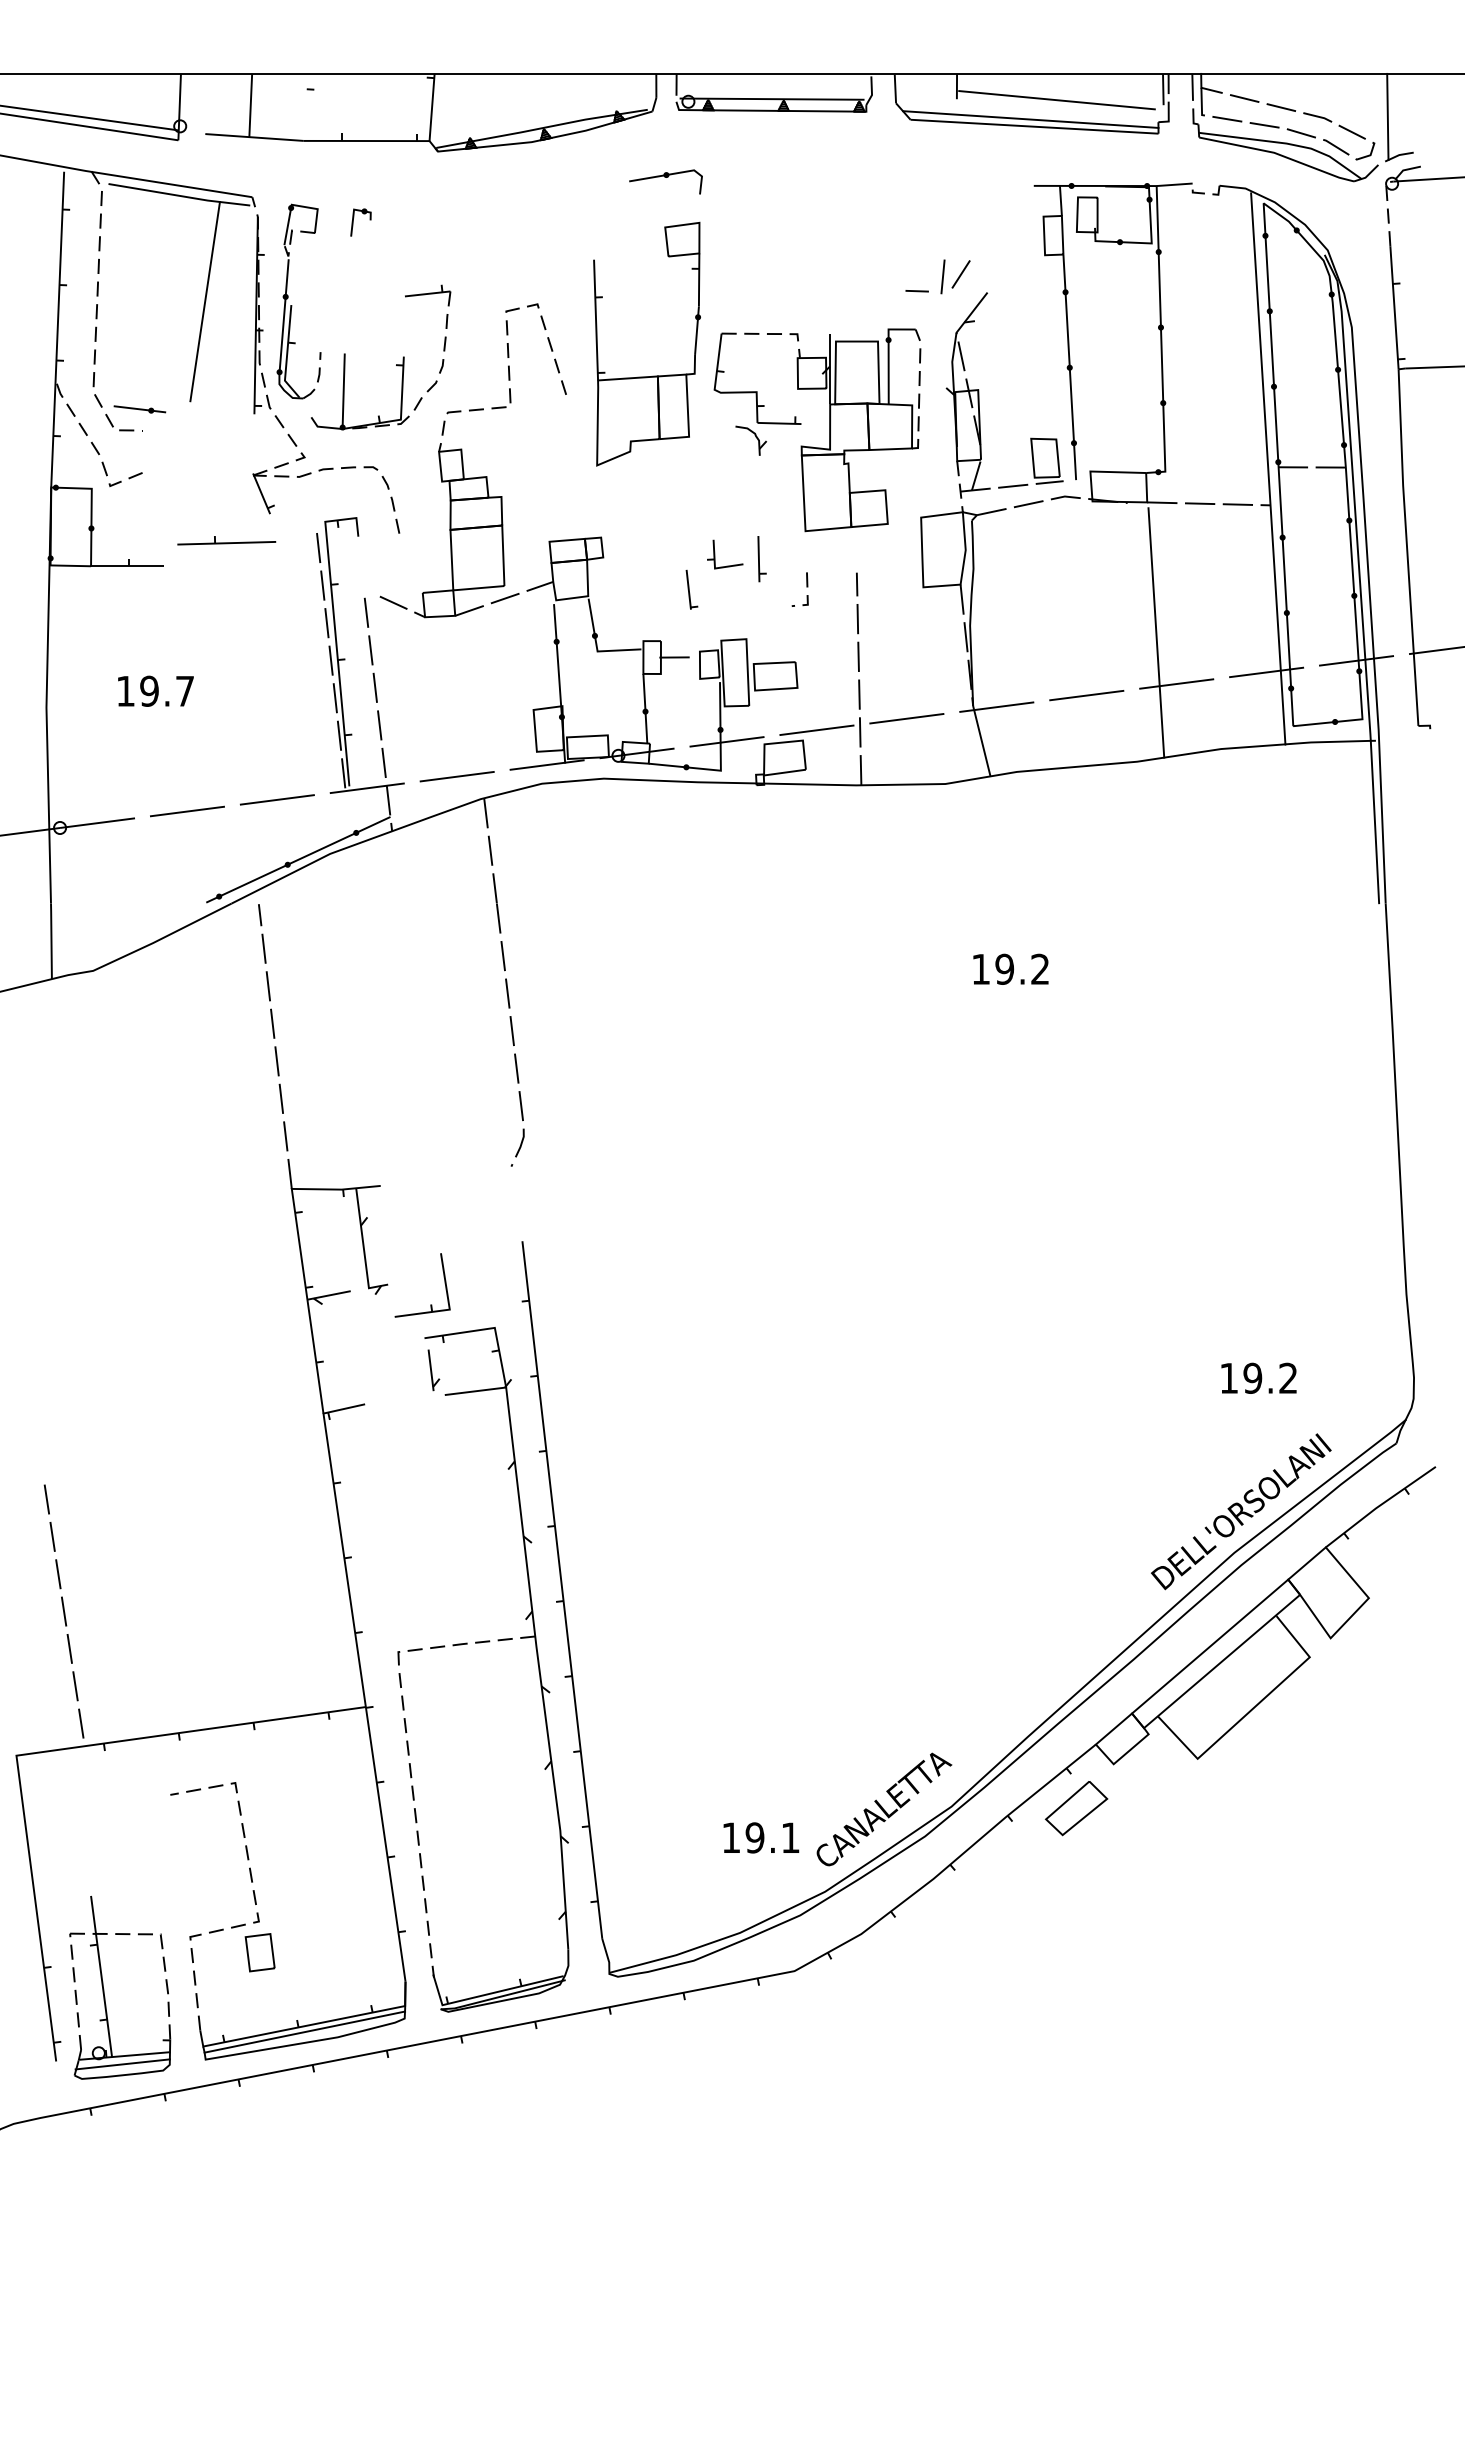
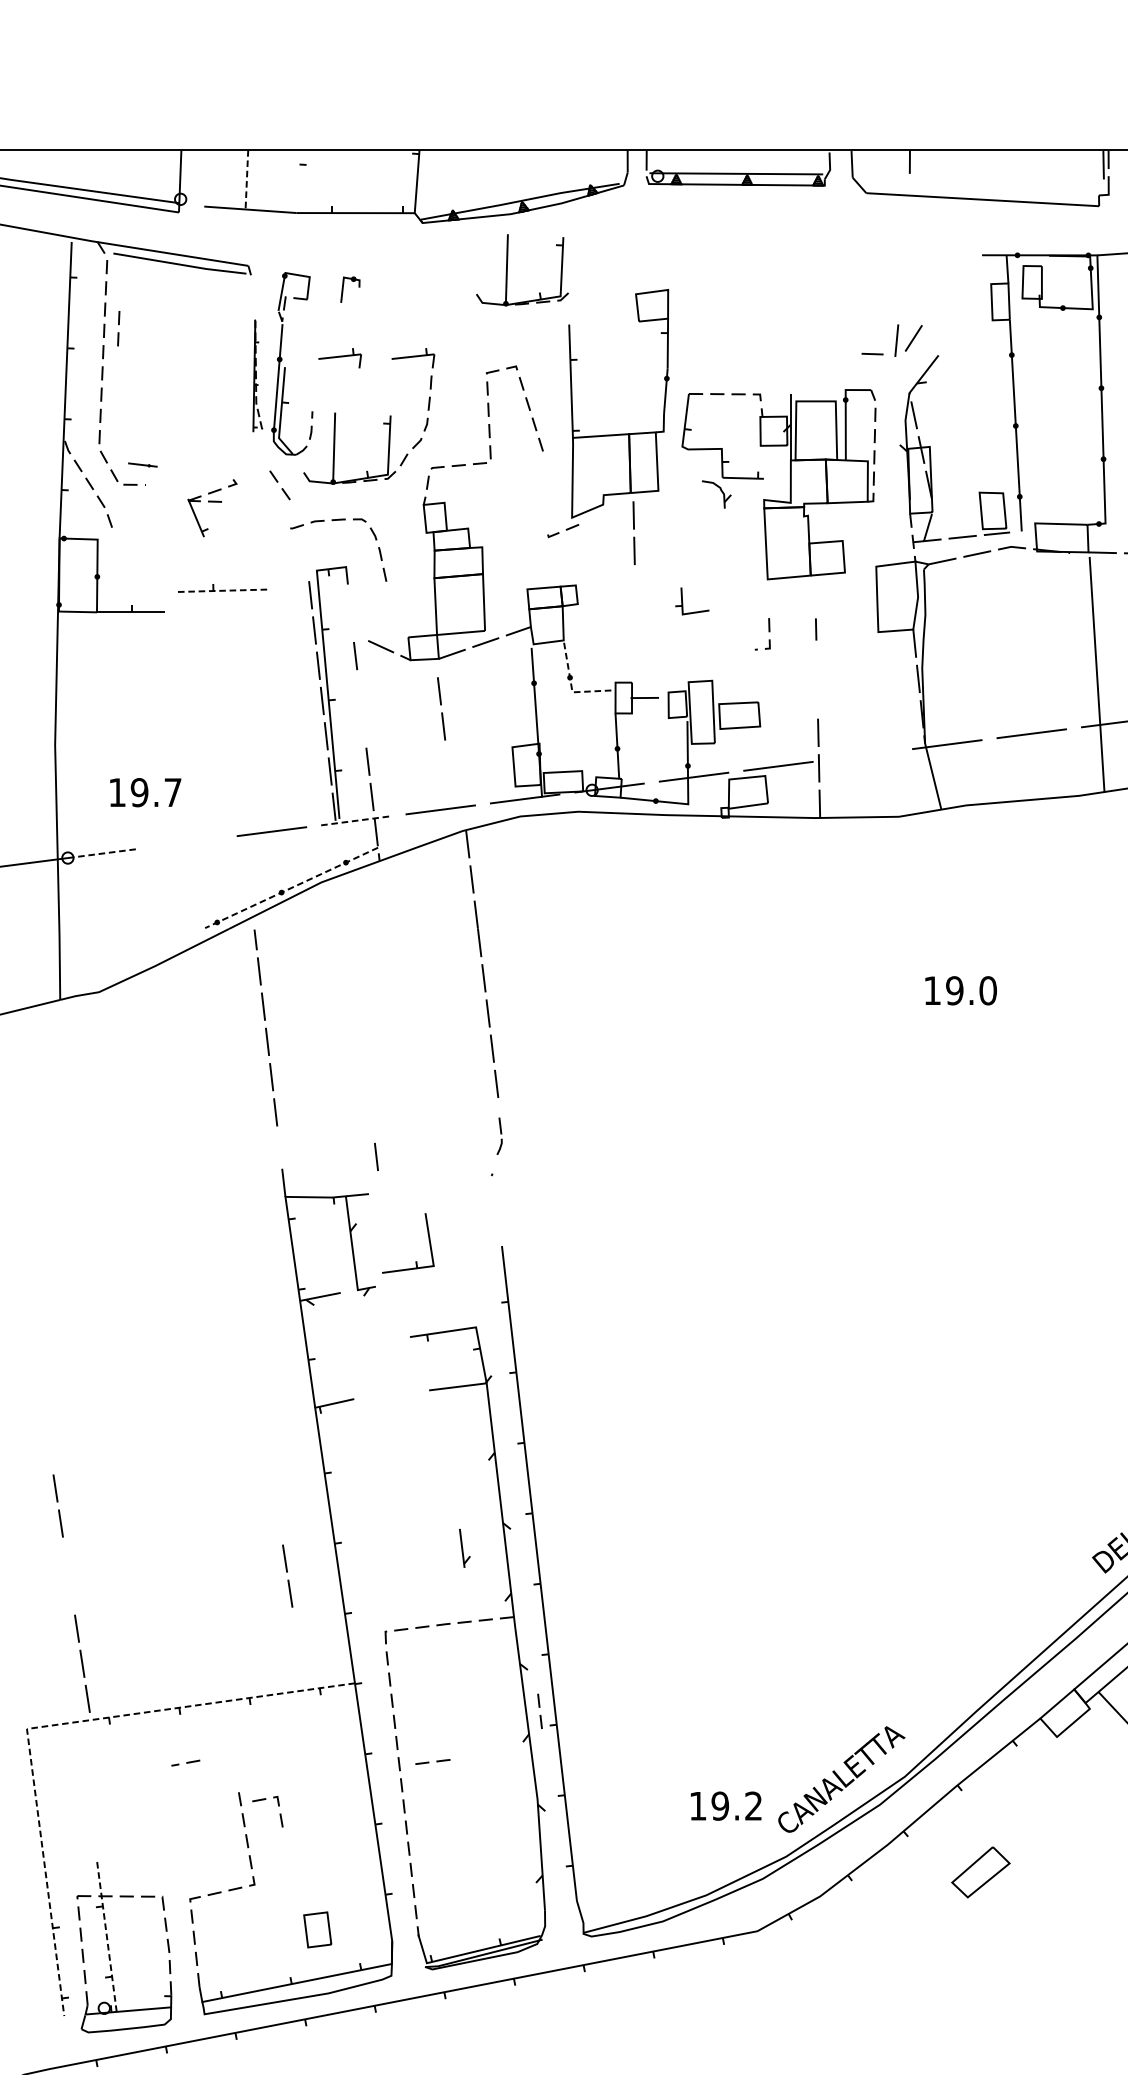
line: (1056, 100) -> (1003, 175), removed
line: (250, 105) -> (246, 179), solid -> dashed
line: (1030, 119) -> (978, 192), removed
part: (665, 181) -> (636, 251), removed
part: (528, 201) -> (507, 269), added
line: (113, 260) -> (118, 325), added
part: (350, 295) -> (340, 358), added
line: (204, 301) -> (203, 363), removed
part: (262, 314) -> (257, 375), size x0.6
part: (139, 409) -> (142, 465), size x0.6
part: (125, 479) -> (563, 530), moved
part: (278, 483) -> (211, 508), moved
line: (227, 543) -> (225, 590), solid -> dashed
part: (761, 559) -> (726, 605), removed
part: (691, 589) -> (660, 634), removed
line: (857, 634) -> (633, 529), moved
line: (596, 647) -> (571, 688), solid -> dashed
line: (372, 665) -> (441, 705), moved
text: (155, 690) -> (145, 791), moved
line: (906, 718) -> (862, 755), removed
line: (367, 788) -> (356, 820), solid -> dashed
line: (187, 811) -> (187, 842), removed
line: (97, 823) -> (103, 853), solid -> dashed
line: (298, 859) -> (291, 887), solid -> dashed
text: (1040, 968) -> (988, 989), 19.2 -> 19.0
part: (519, 1124) -> (499, 1136), size x0.6
line: (285, 1136) -> (376, 1157), moved
part: (430, 1304) -> (415, 1261), moved
part: (433, 1370) -> (464, 1548), moved
line: (60, 1589) -> (287, 1572), moved
line: (562, 1733) -> (539, 1708), added
line: (37, 1752) -> (46, 1725), solid -> dashed
part: (222, 1786) -> (265, 1800), moved
line: (445, 1791) -> (429, 1762), added
part: (1076, 1808) -> (980, 1872), moved
text: (790, 1837) -> (753, 1805), 19.1 -> 19.2
part: (259, 1952) -> (317, 1929), moved
line: (101, 1976) -> (106, 1936), solid -> dashed
line: (304, 2031) -> (297, 1987), removed
line: (122, 2064) -> (126, 2018), removed

